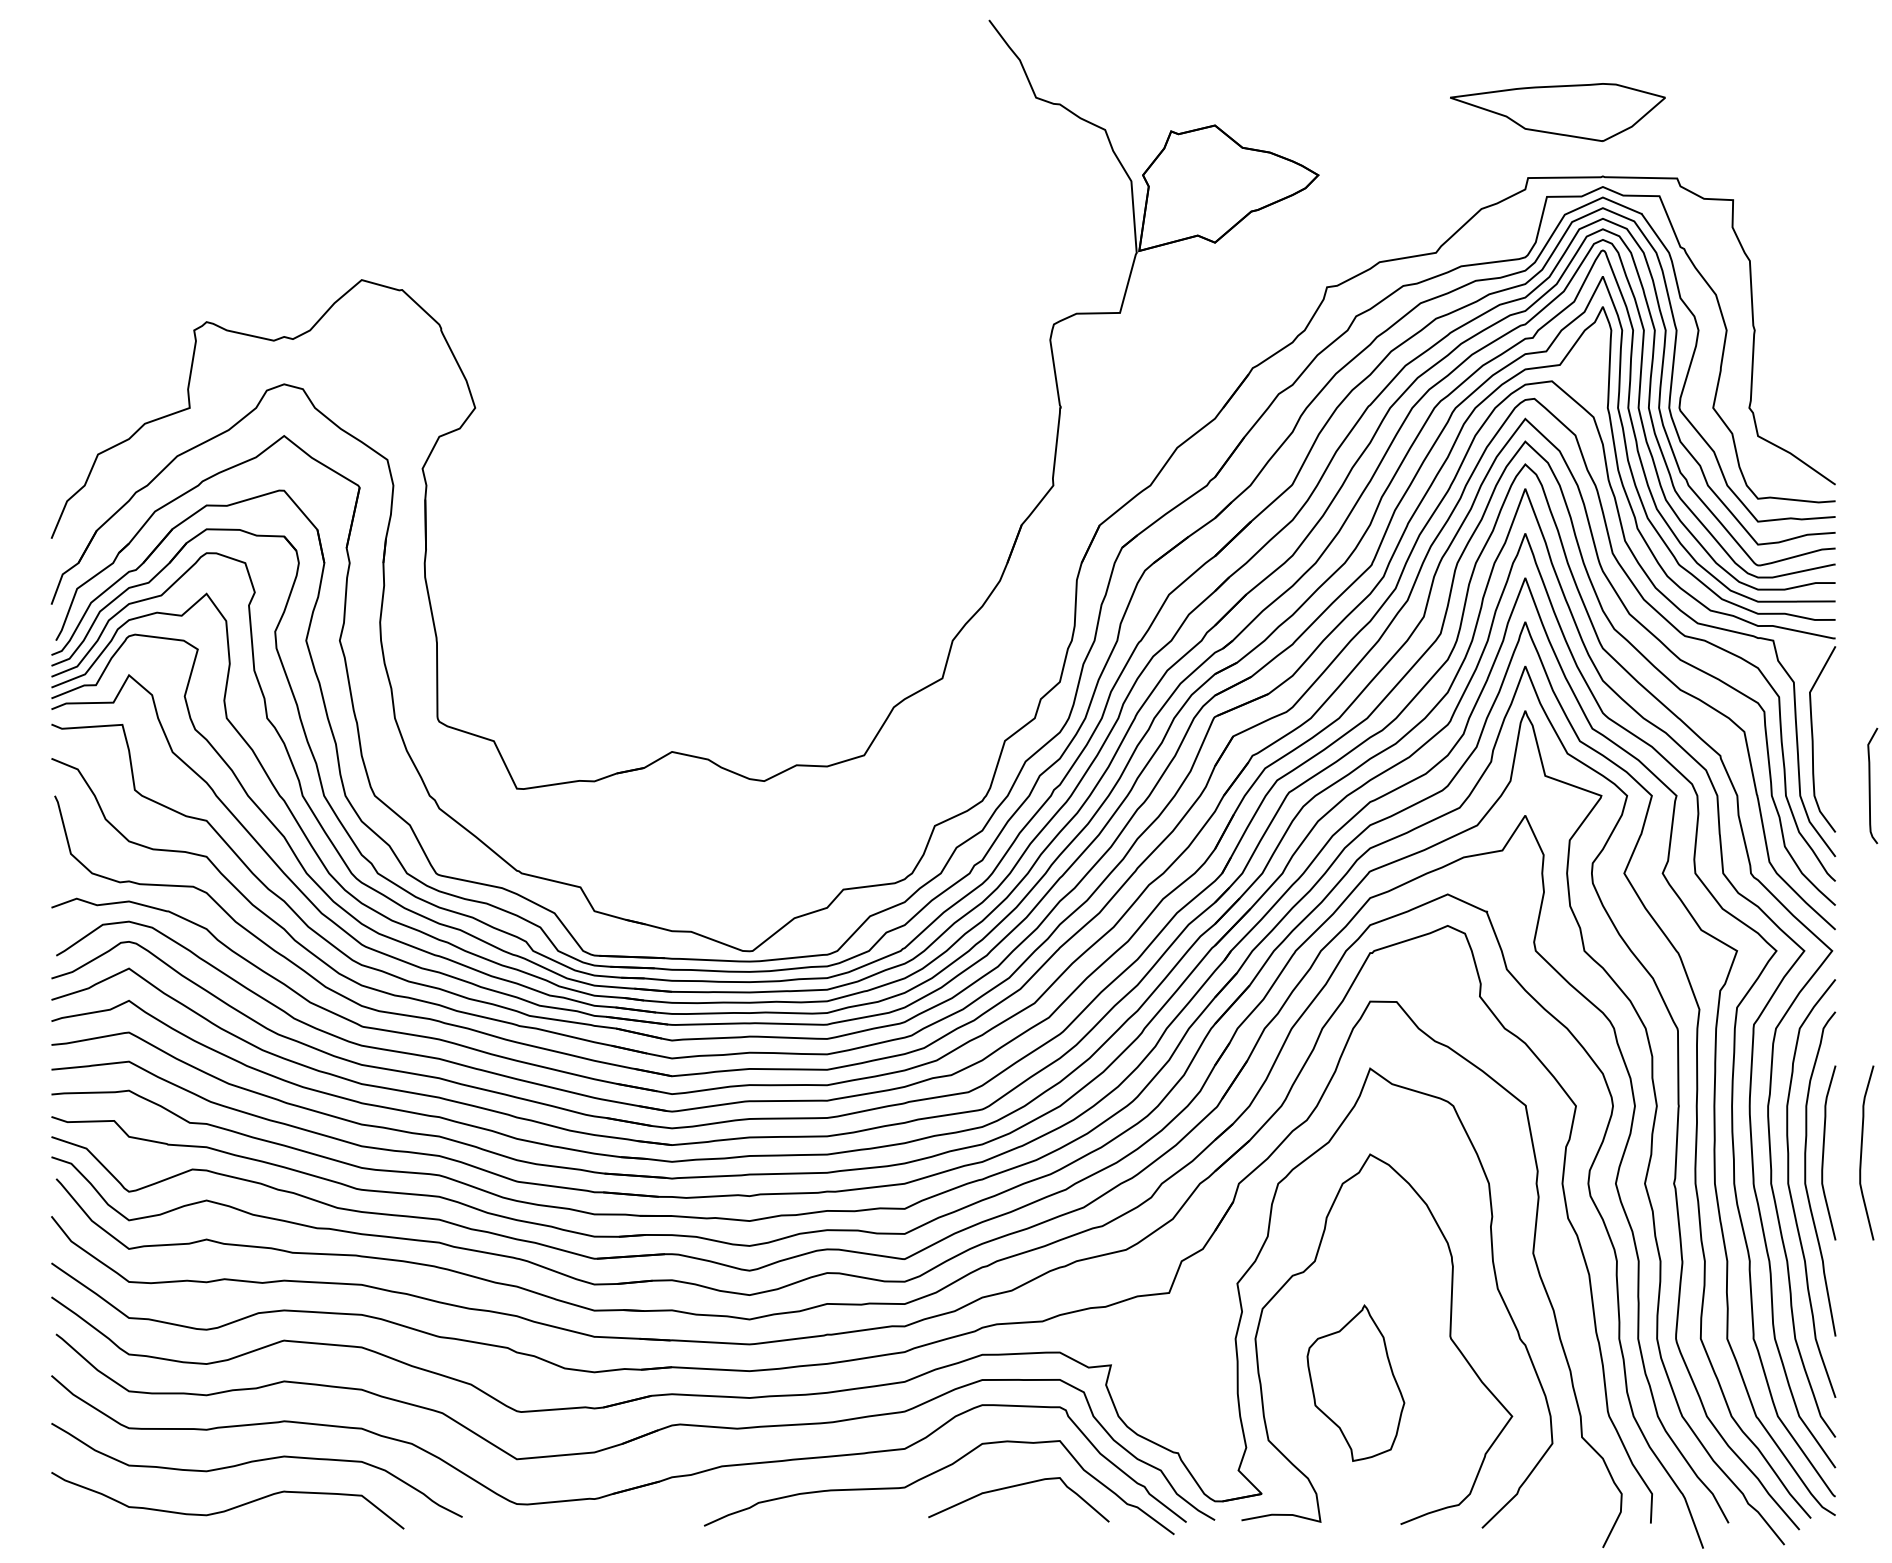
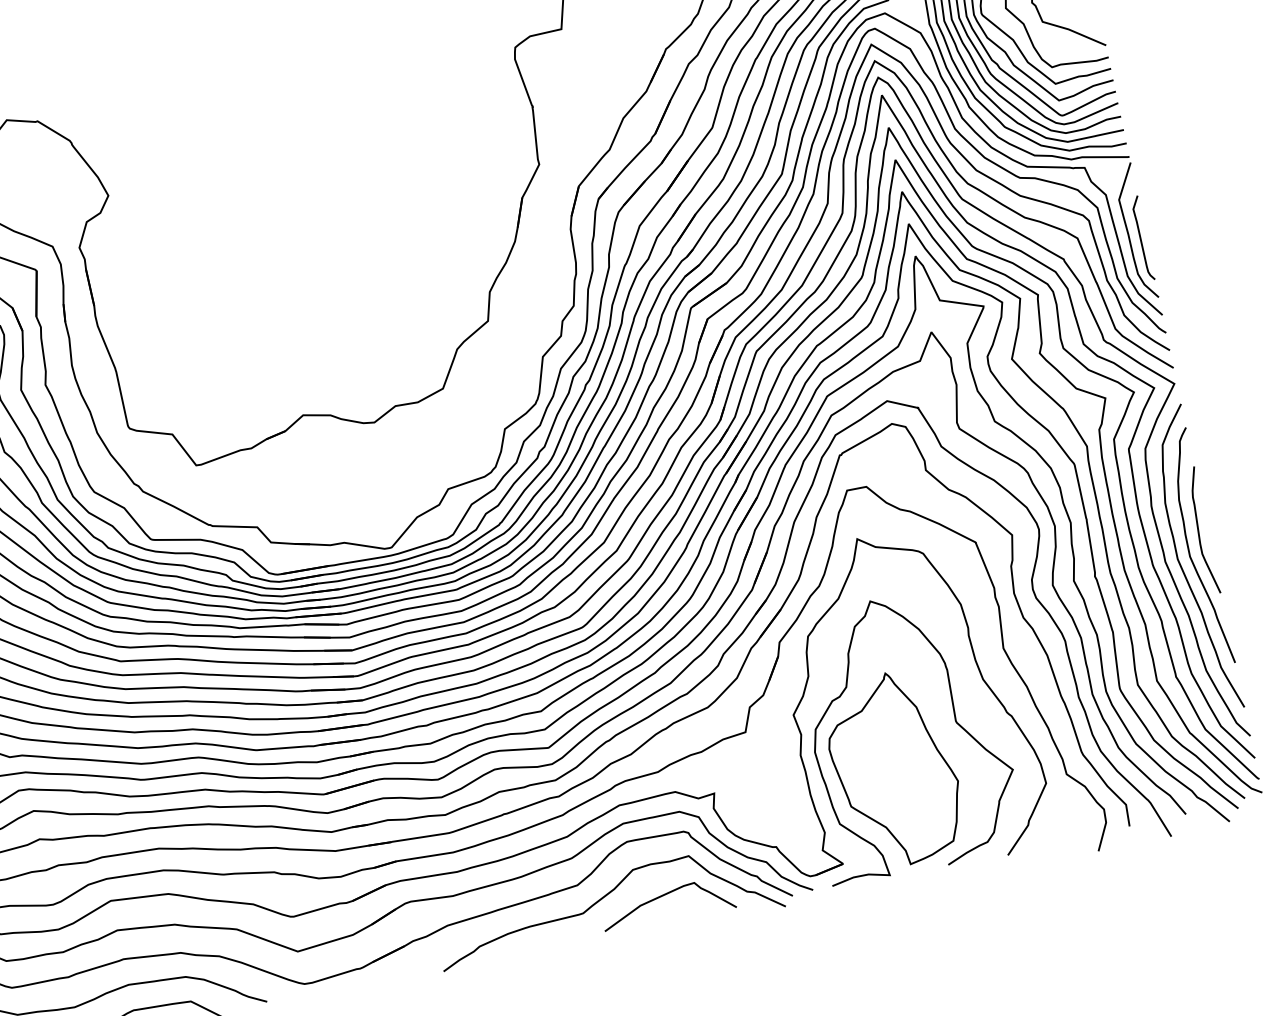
curve: (1870, 785) -> (1141, 238), moved
curve: (1862, 1152) -> (1226, 525), removed
part: (1355, 1382) -> (894, 768), size x1.67

